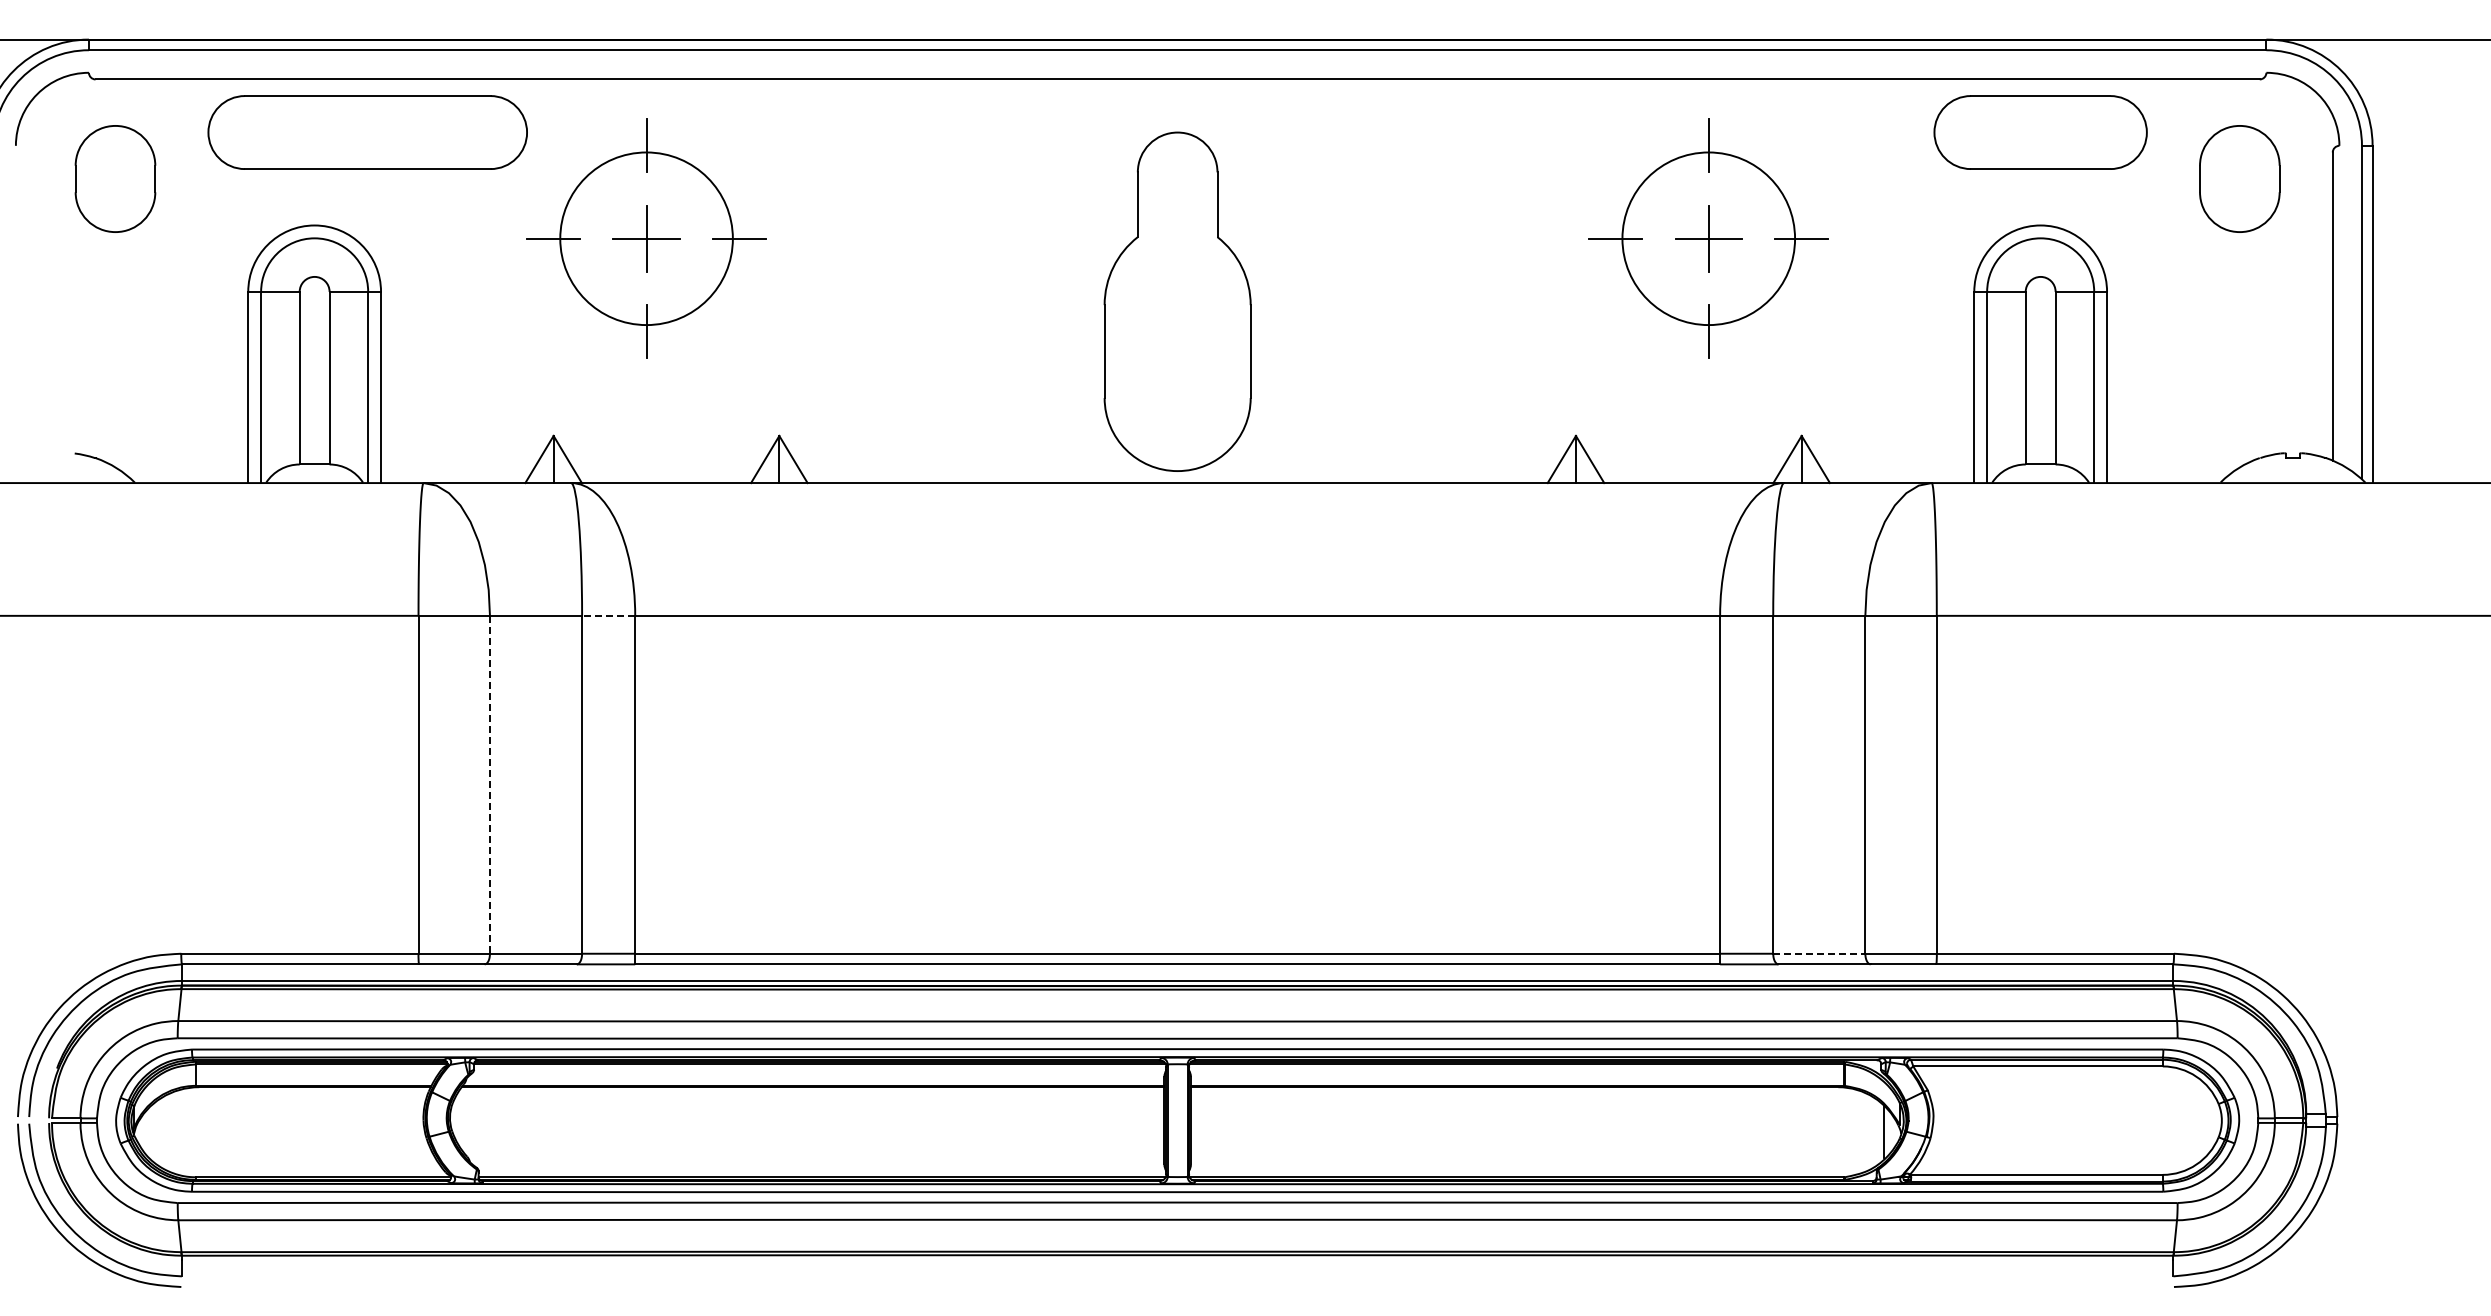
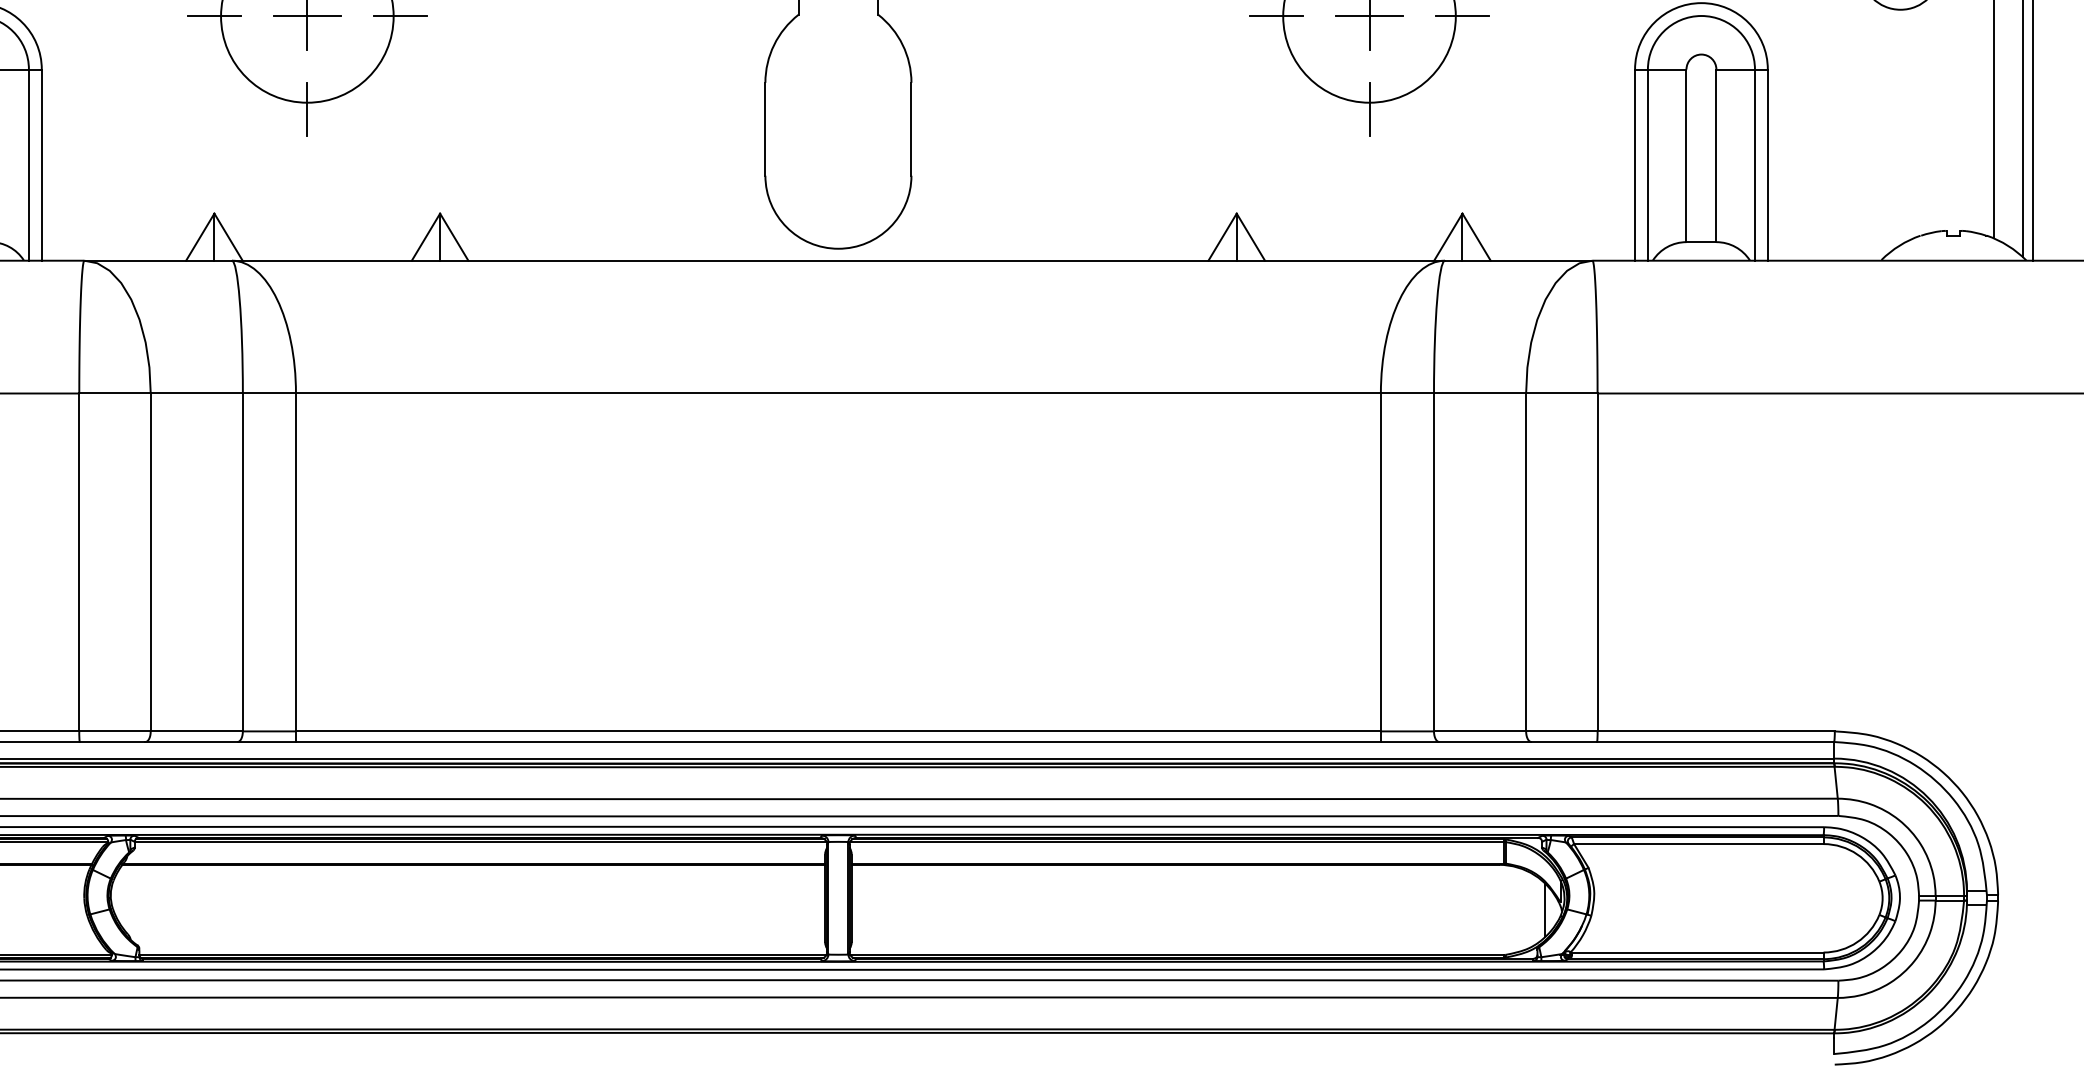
line: (608, 615) -> (269, 393), dashed -> solid
line: (489, 784) -> (150, 562), dashed -> solid
line: (1819, 953) -> (1480, 731), dashed -> solid

